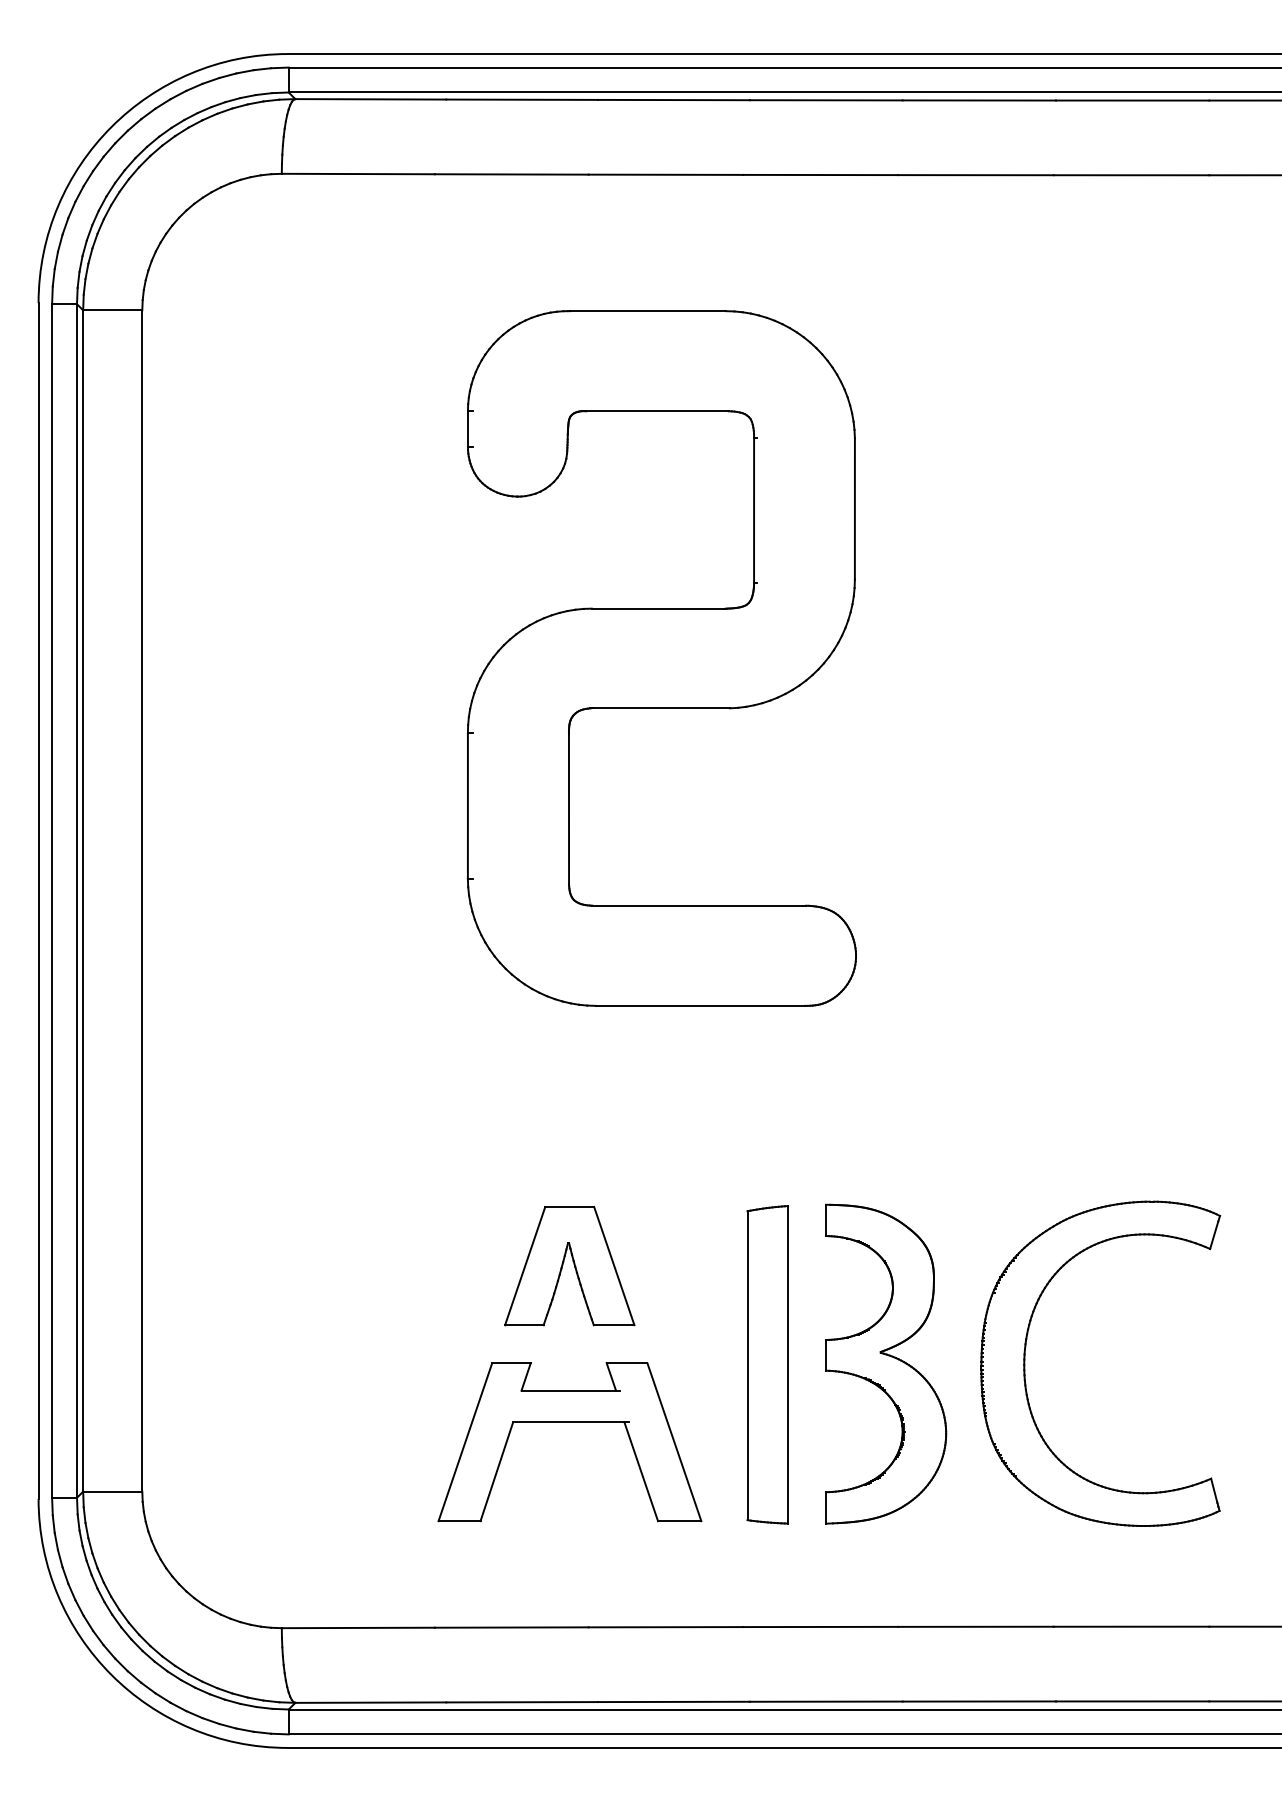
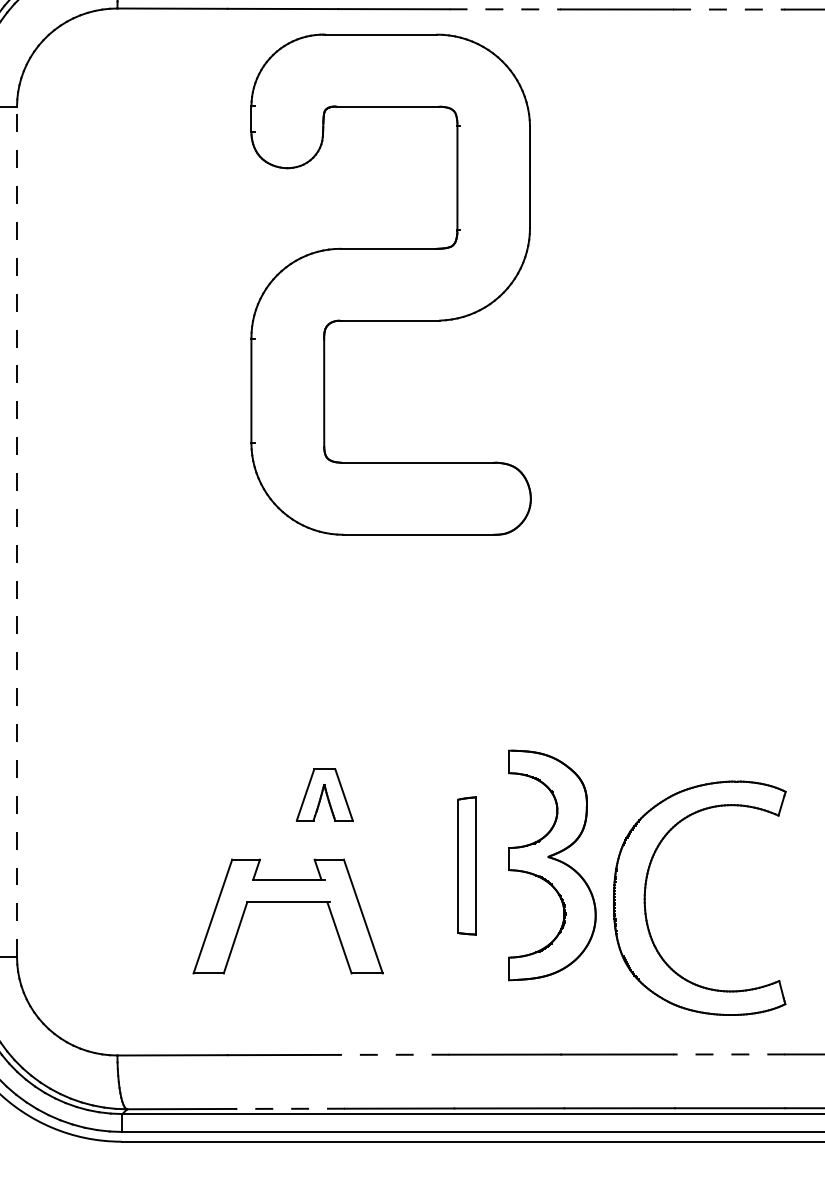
line: (820, 175) -> (505, 9), solid -> dashed
line: (1131, 175) -> (729, 9), solid -> dashed
part: (661, 658) -> (390, 284), moved
line: (142, 900) -> (17, 531), solid -> dashed
part: (569, 1266) -> (324, 795), size x0.6
part: (1025, 1363) -> (645, 898), moved
part: (767, 1364) -> (467, 865), size x0.6
part: (569, 1422) -> (287, 902), moved
line: (1131, 1626) -> (729, 1054), solid -> dashed
line: (665, 1627) -> (393, 1055), solid -> dashed
line: (522, 1702) -> (290, 1109), solid -> dashed

